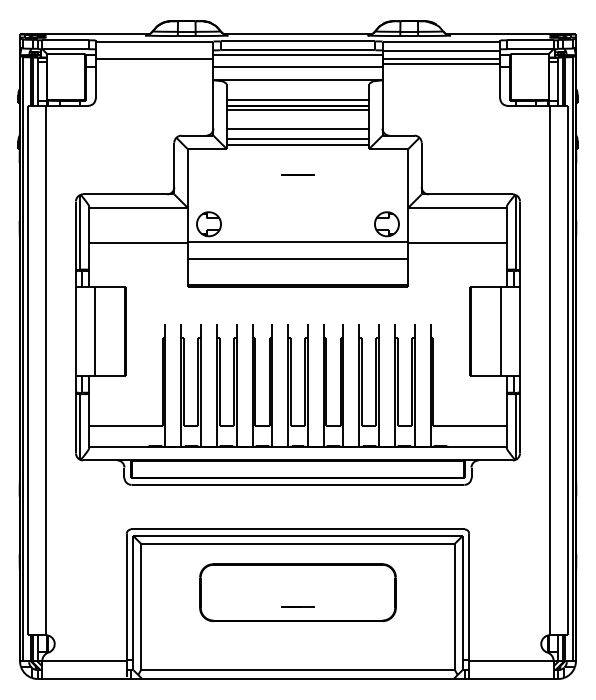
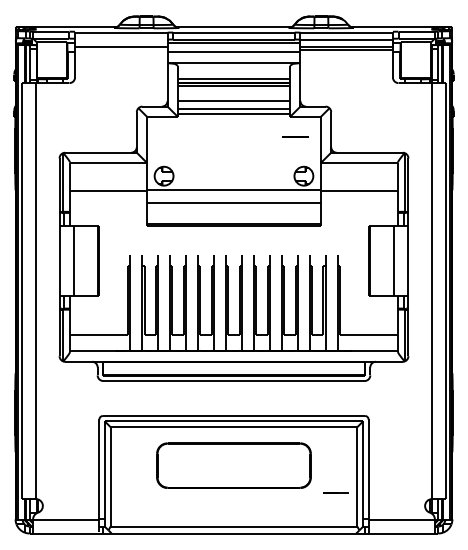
line: (297, 173) -> (295, 136), moved
line: (297, 606) -> (335, 492), moved

